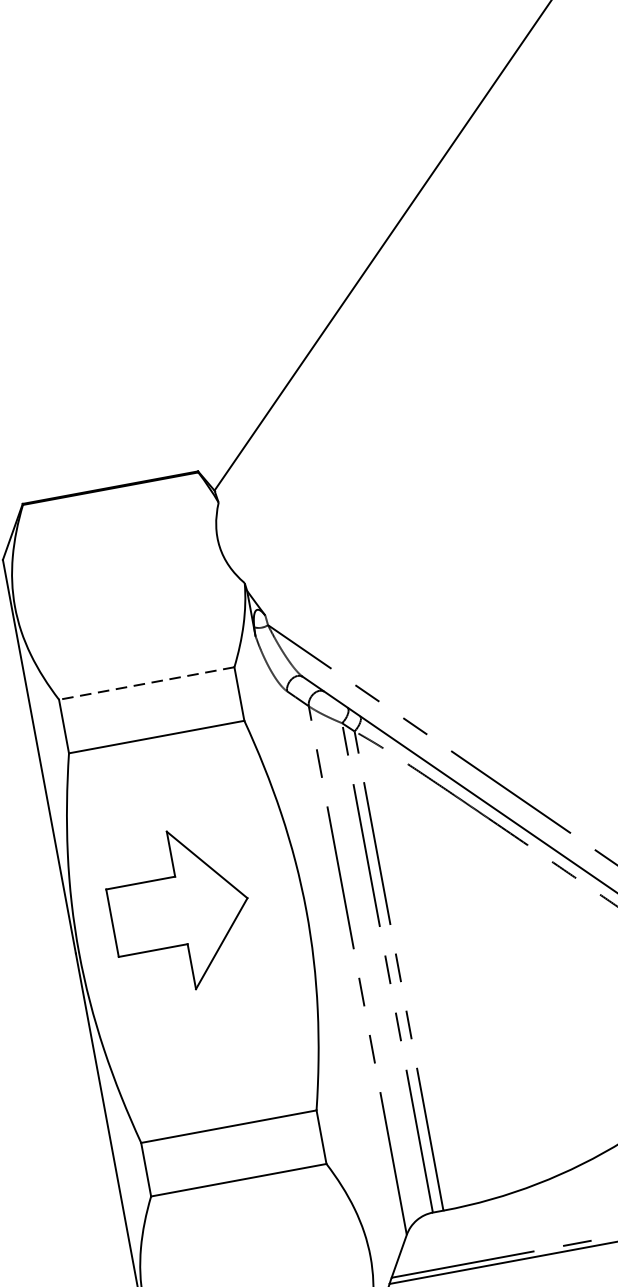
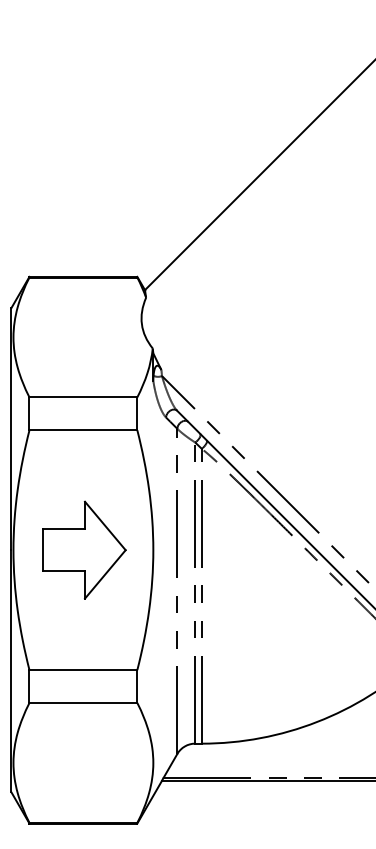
line: (146, 683) -> (83, 397), dashed -> solid
part: (180, 909) -> (84, 549), moved

